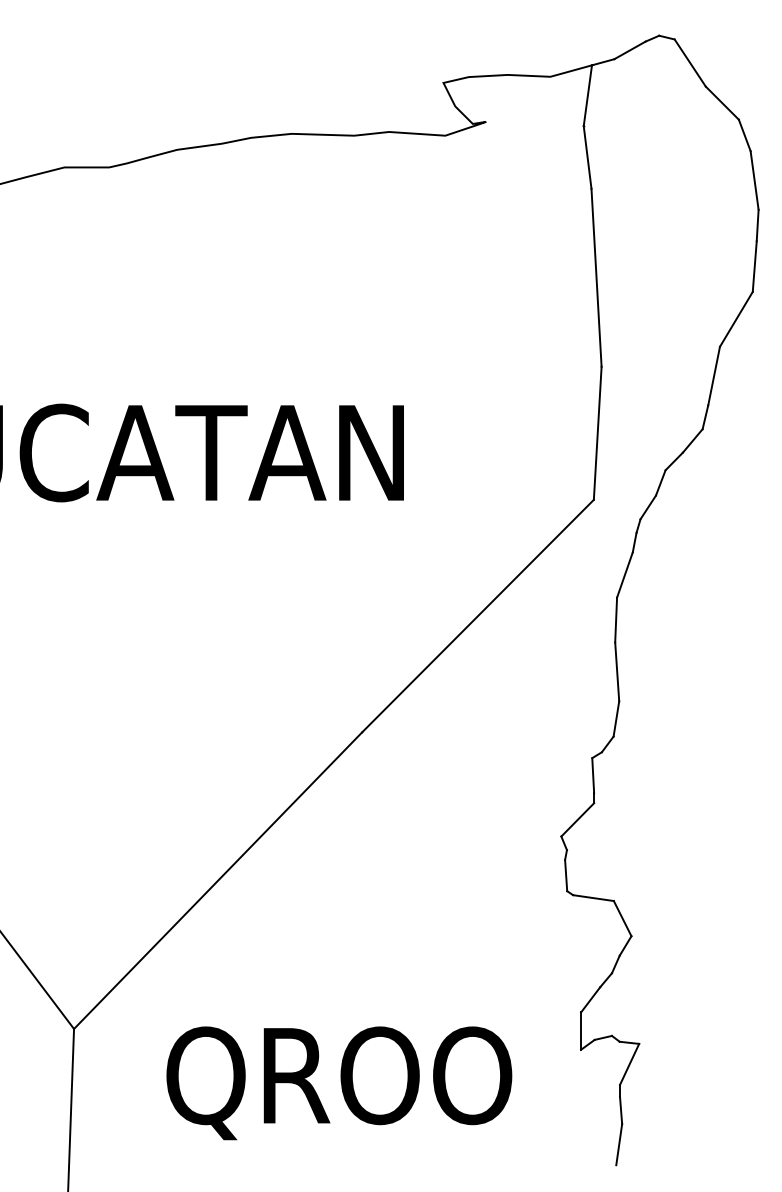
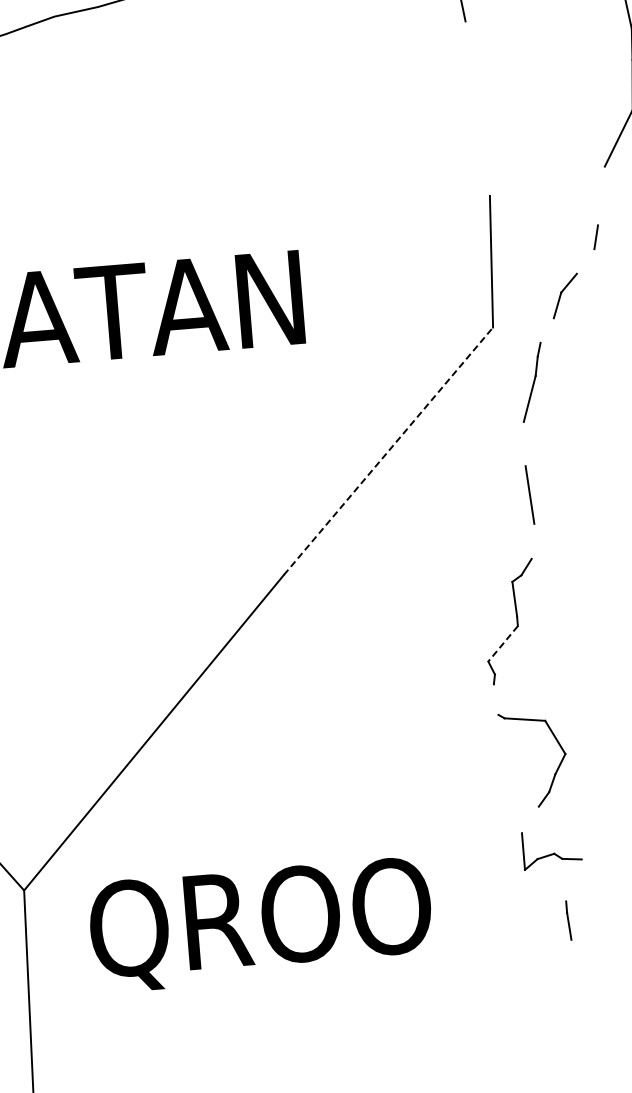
line: (596, 277) -> (477, 108), removed
line: (713, 375) -> (600, 195), removed
line: (692, 440) -> (585, 261), removed
line: (647, 507) -> (546, 330), removed
line: (478, 615) -> (388, 450), solid -> dashed
line: (616, 619) -> (525, 443), removed
line: (616, 718) -> (533, 540), removed
line: (577, 820) -> (502, 644), solid -> dashed
line: (566, 875) -> (496, 699), removed
line: (590, 999) -> (530, 819), removed
line: (629, 1063) -> (573, 879), removed
text: (339, 1083) -> (261, 925), moved
line: (619, 1144) -> (570, 960), removed

